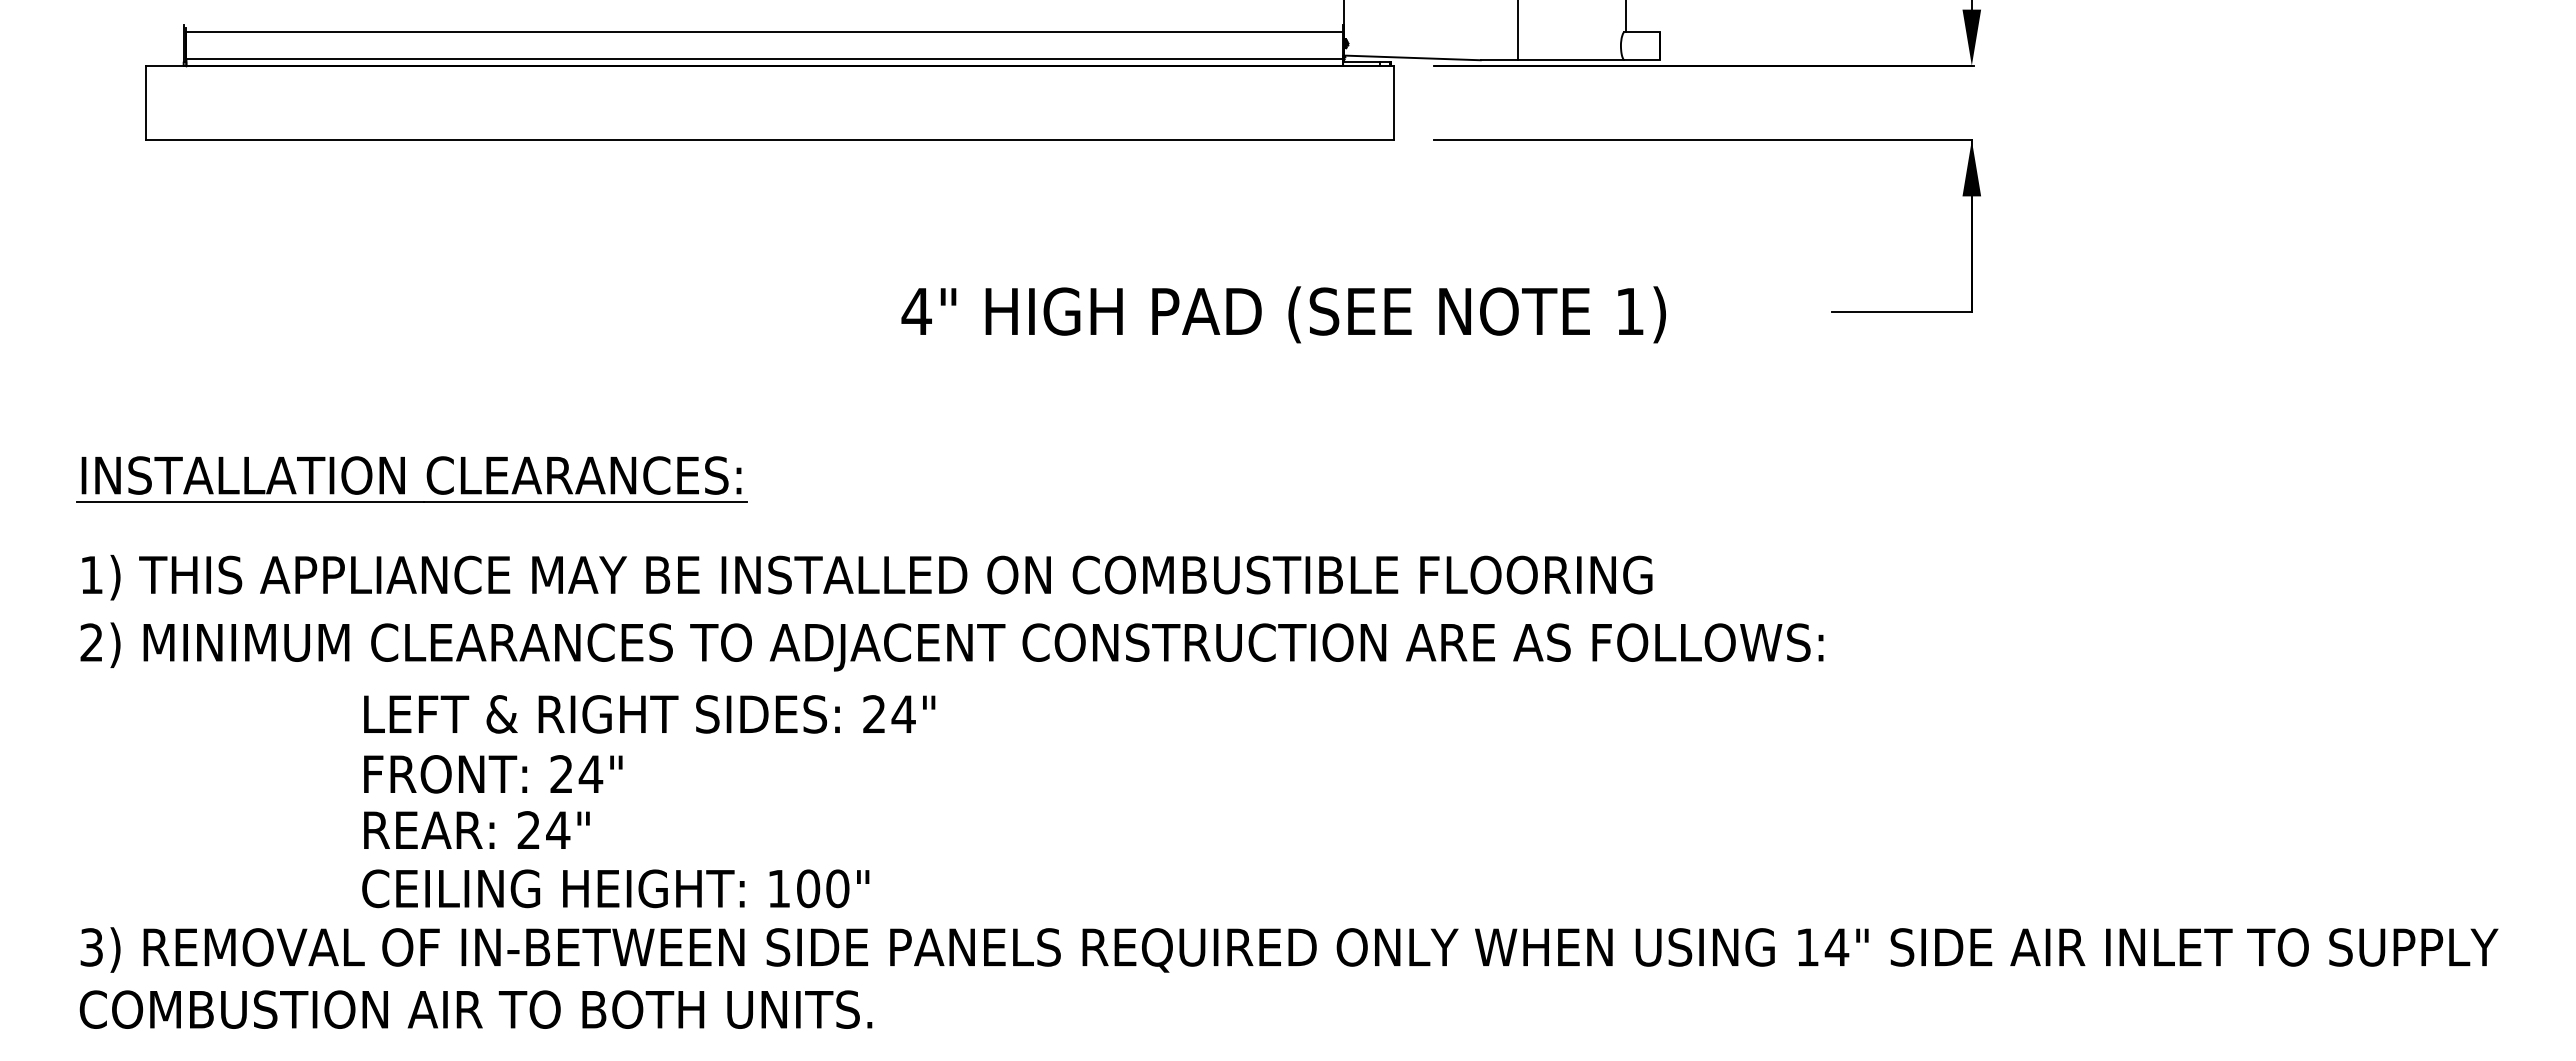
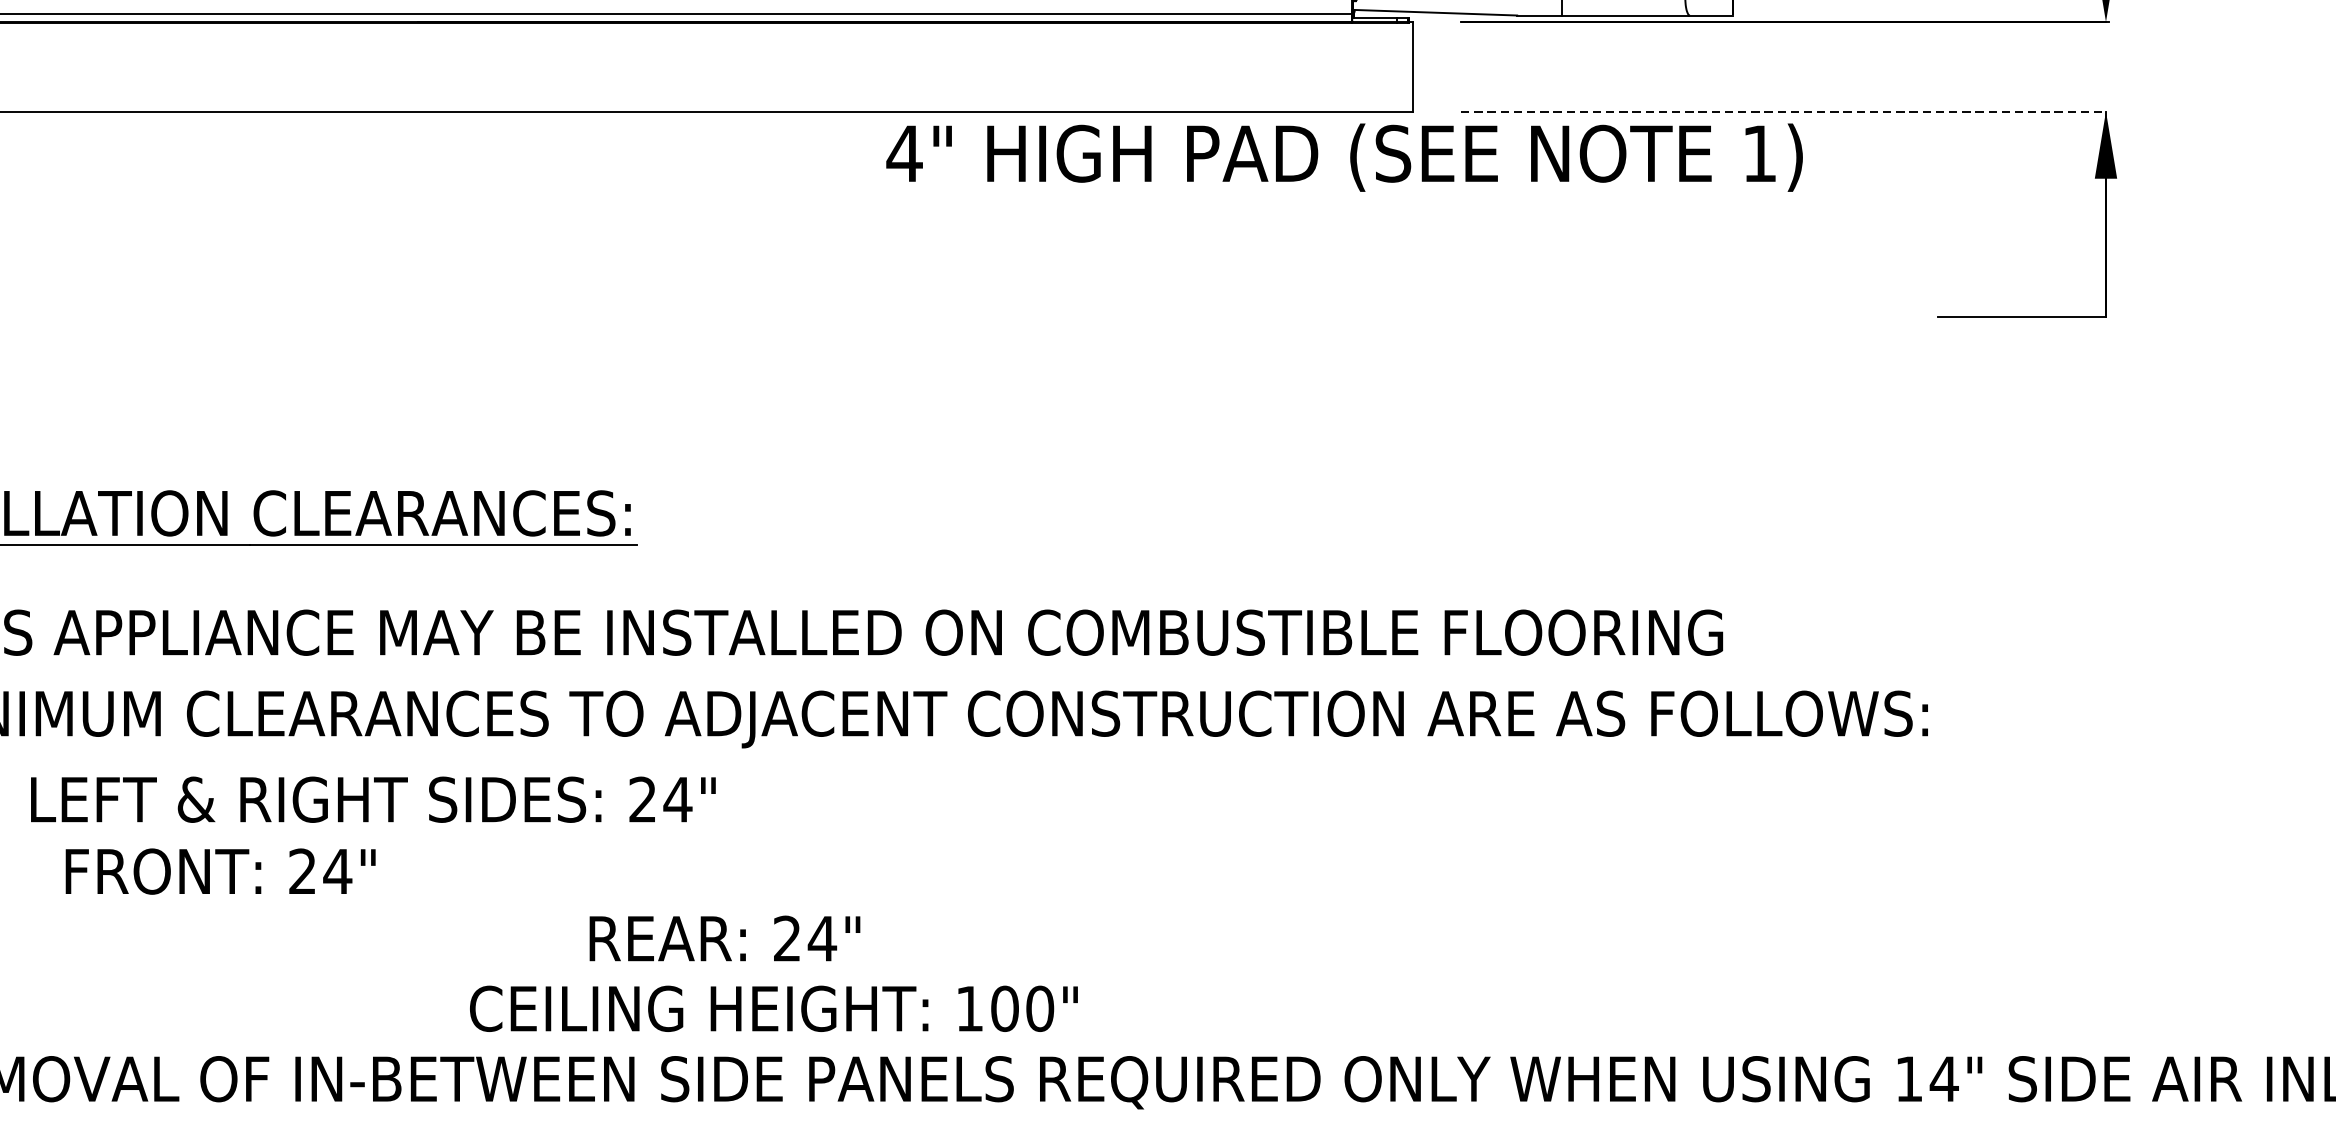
line: (1702, 140) -> (1783, 111), solid -> dashed
text: (1283, 314) -> (1344, 157), moved
text: (649, 714) -> (373, 799), moved
text: (493, 774) -> (220, 871), moved
text: (476, 829) -> (724, 937), moved
text: (615, 888) -> (773, 1008), moved

